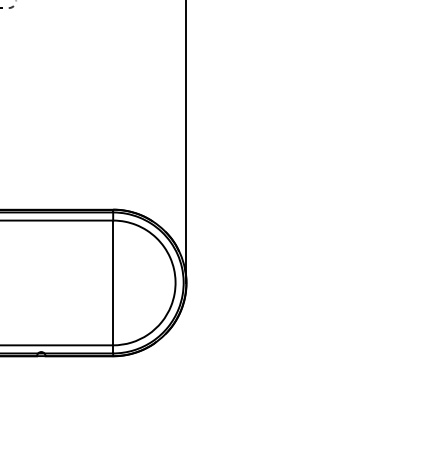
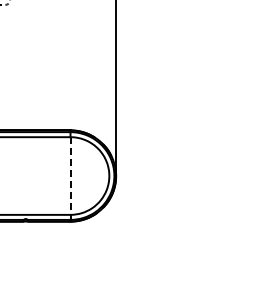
line: (113, 283) -> (70, 176), solid -> dashed

